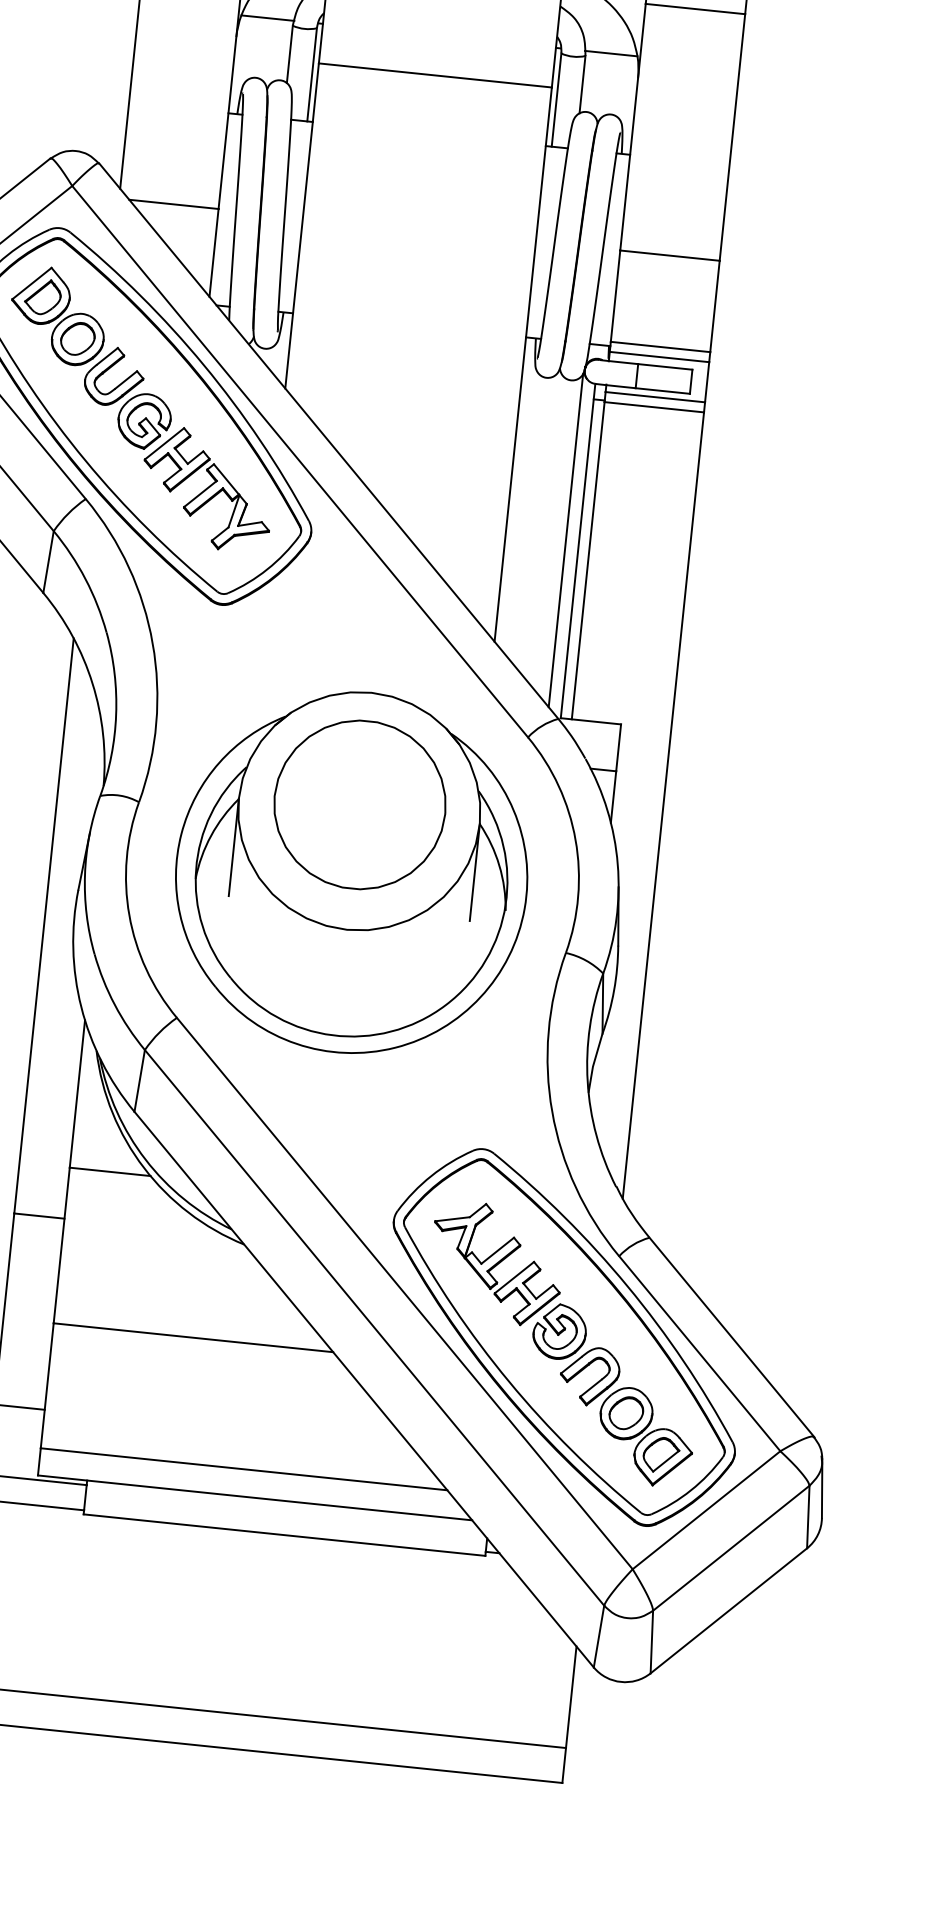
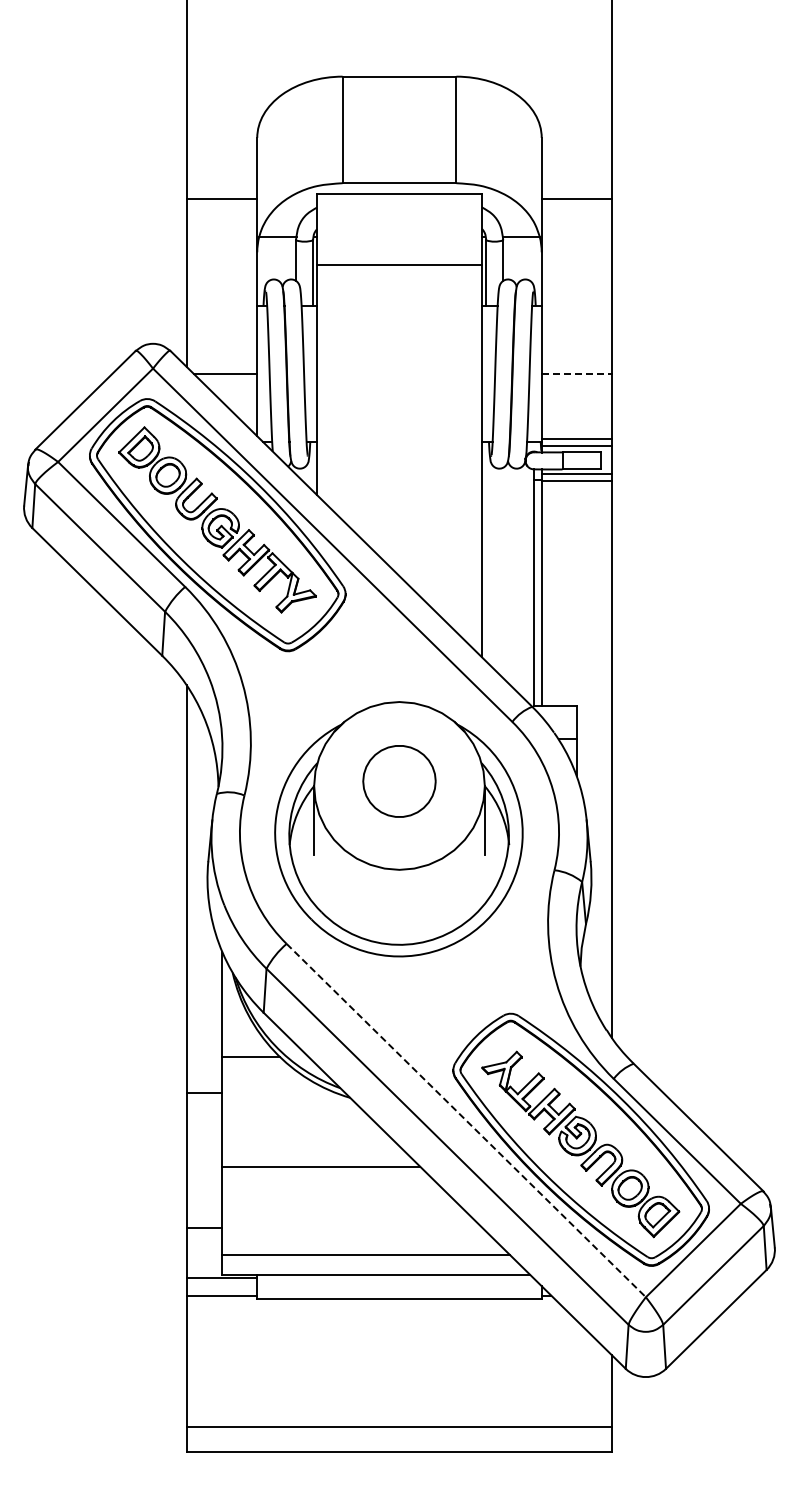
line: (670, 256) -> (577, 374), solid -> dashed
line: (565, 540) -> (524, 581), removed
part: (359, 805) -> (399, 781), size x0.6
line: (405, 1293) -> (466, 1120), solid -> dashed

